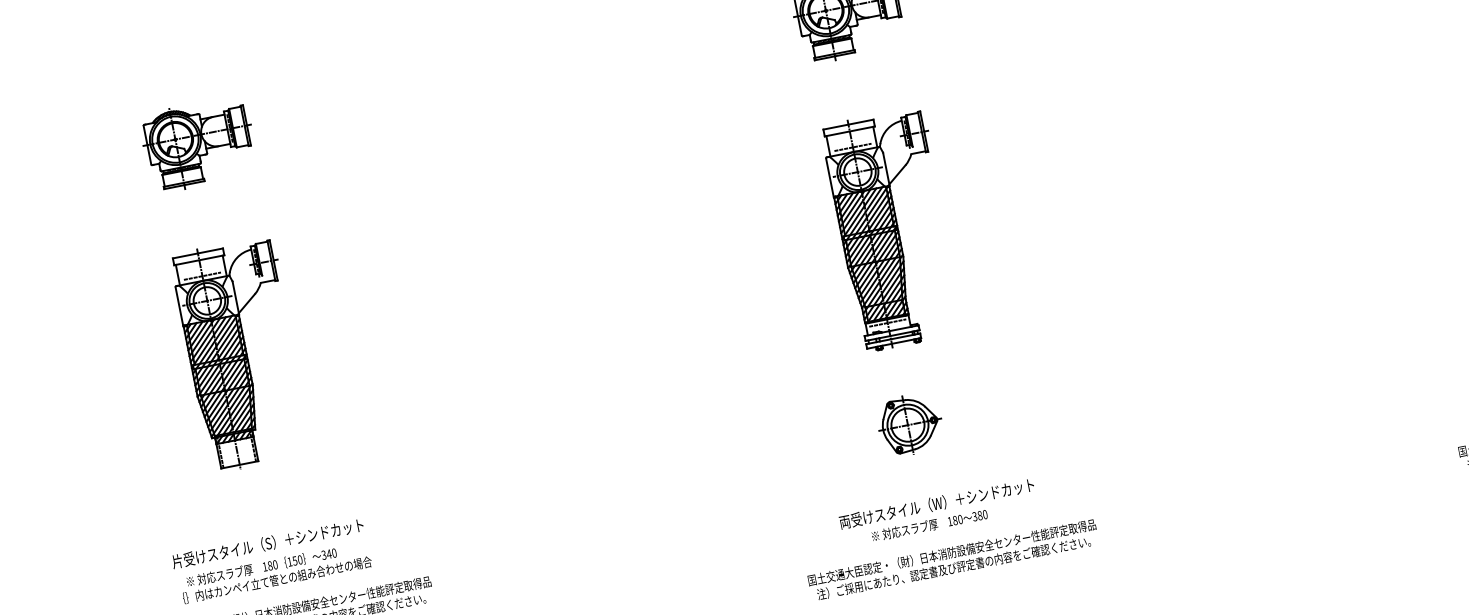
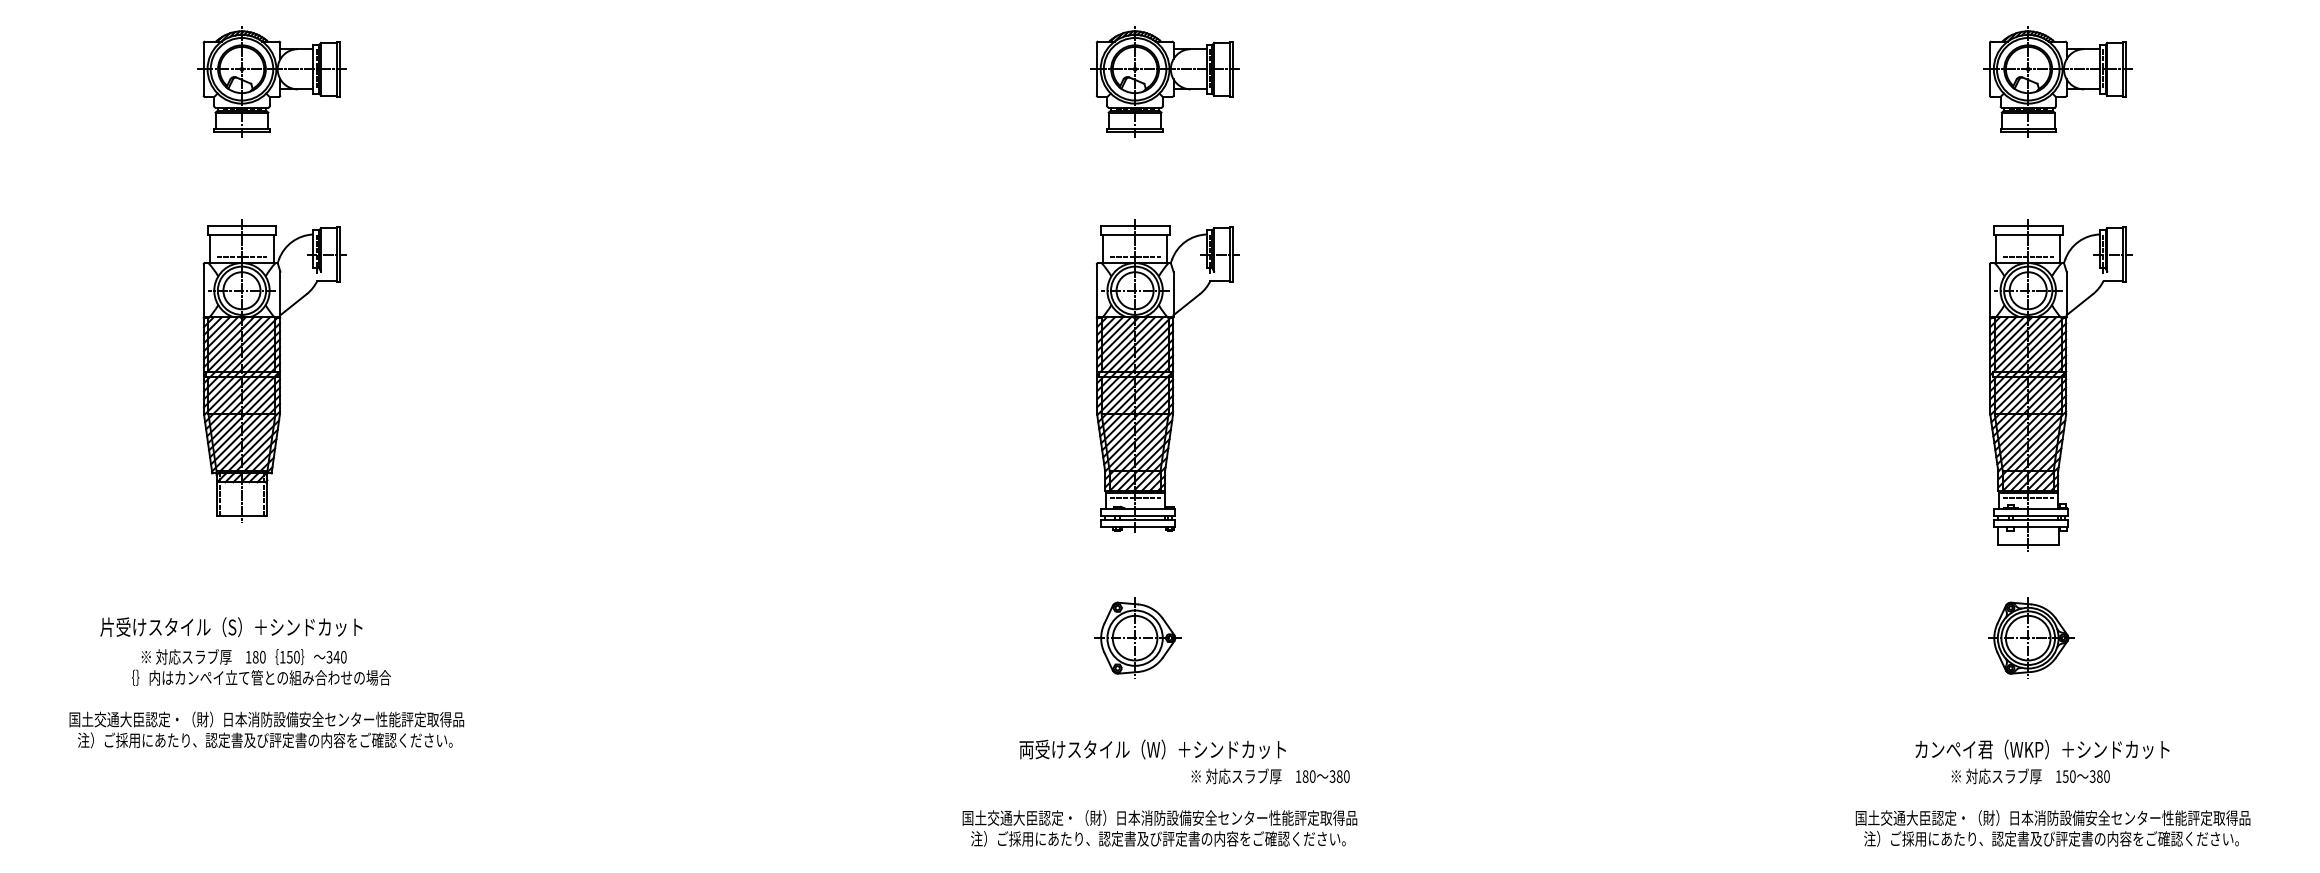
text: (929, 525) -> (1270, 776), moved
text: (267, 543) -> (231, 627), moved

